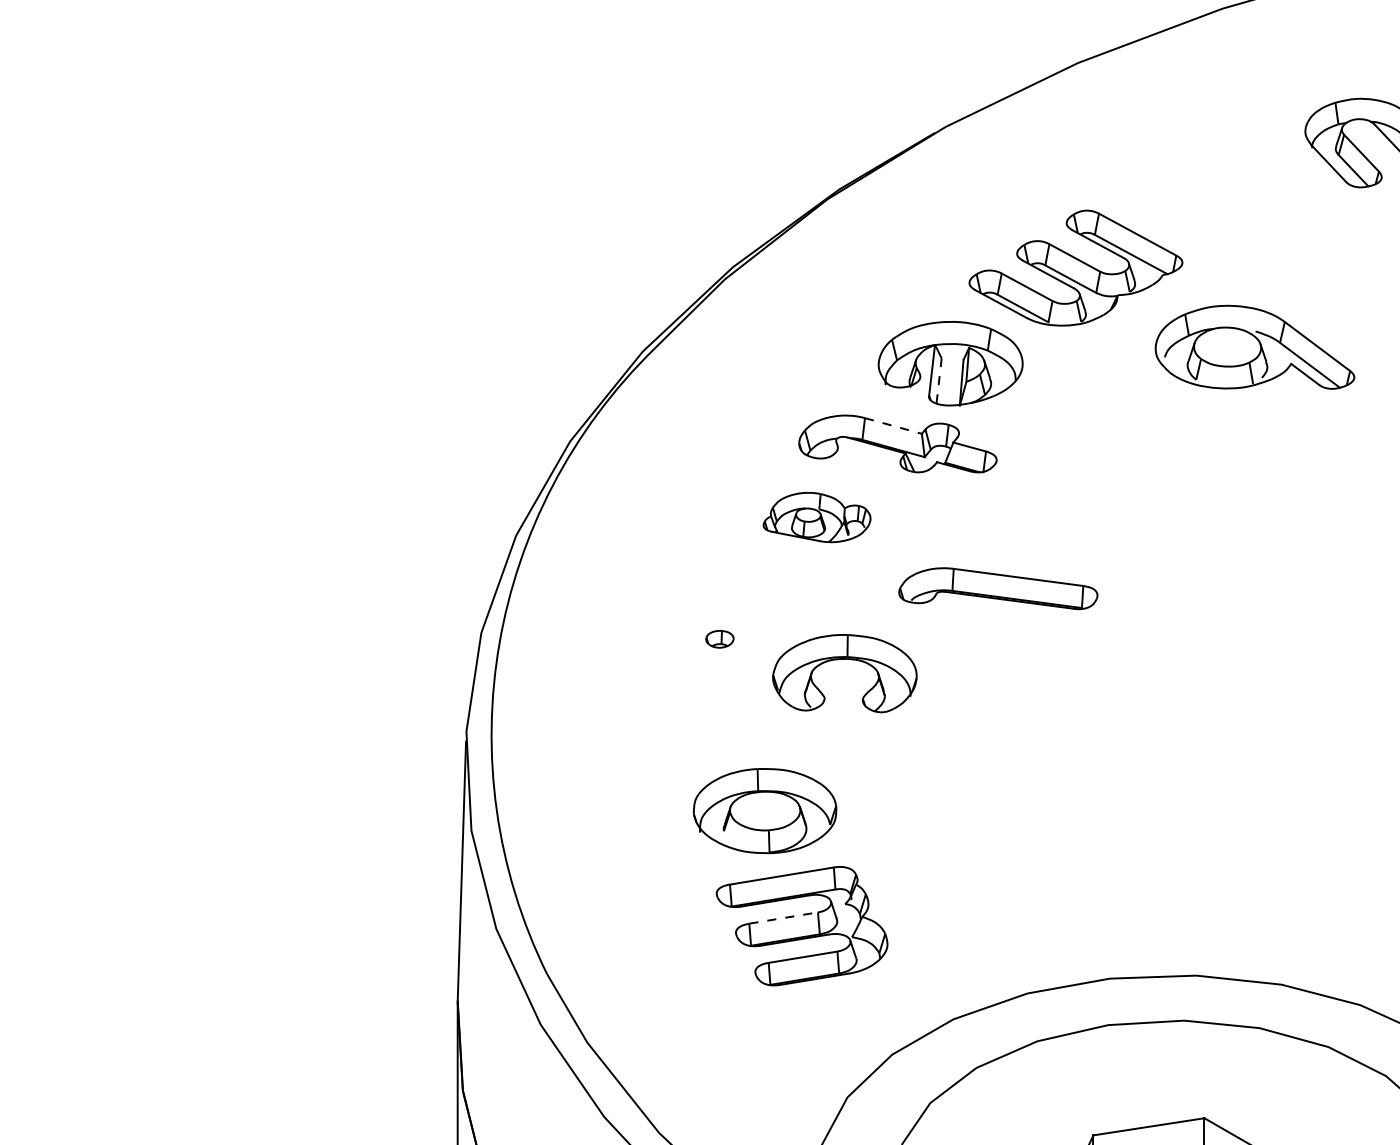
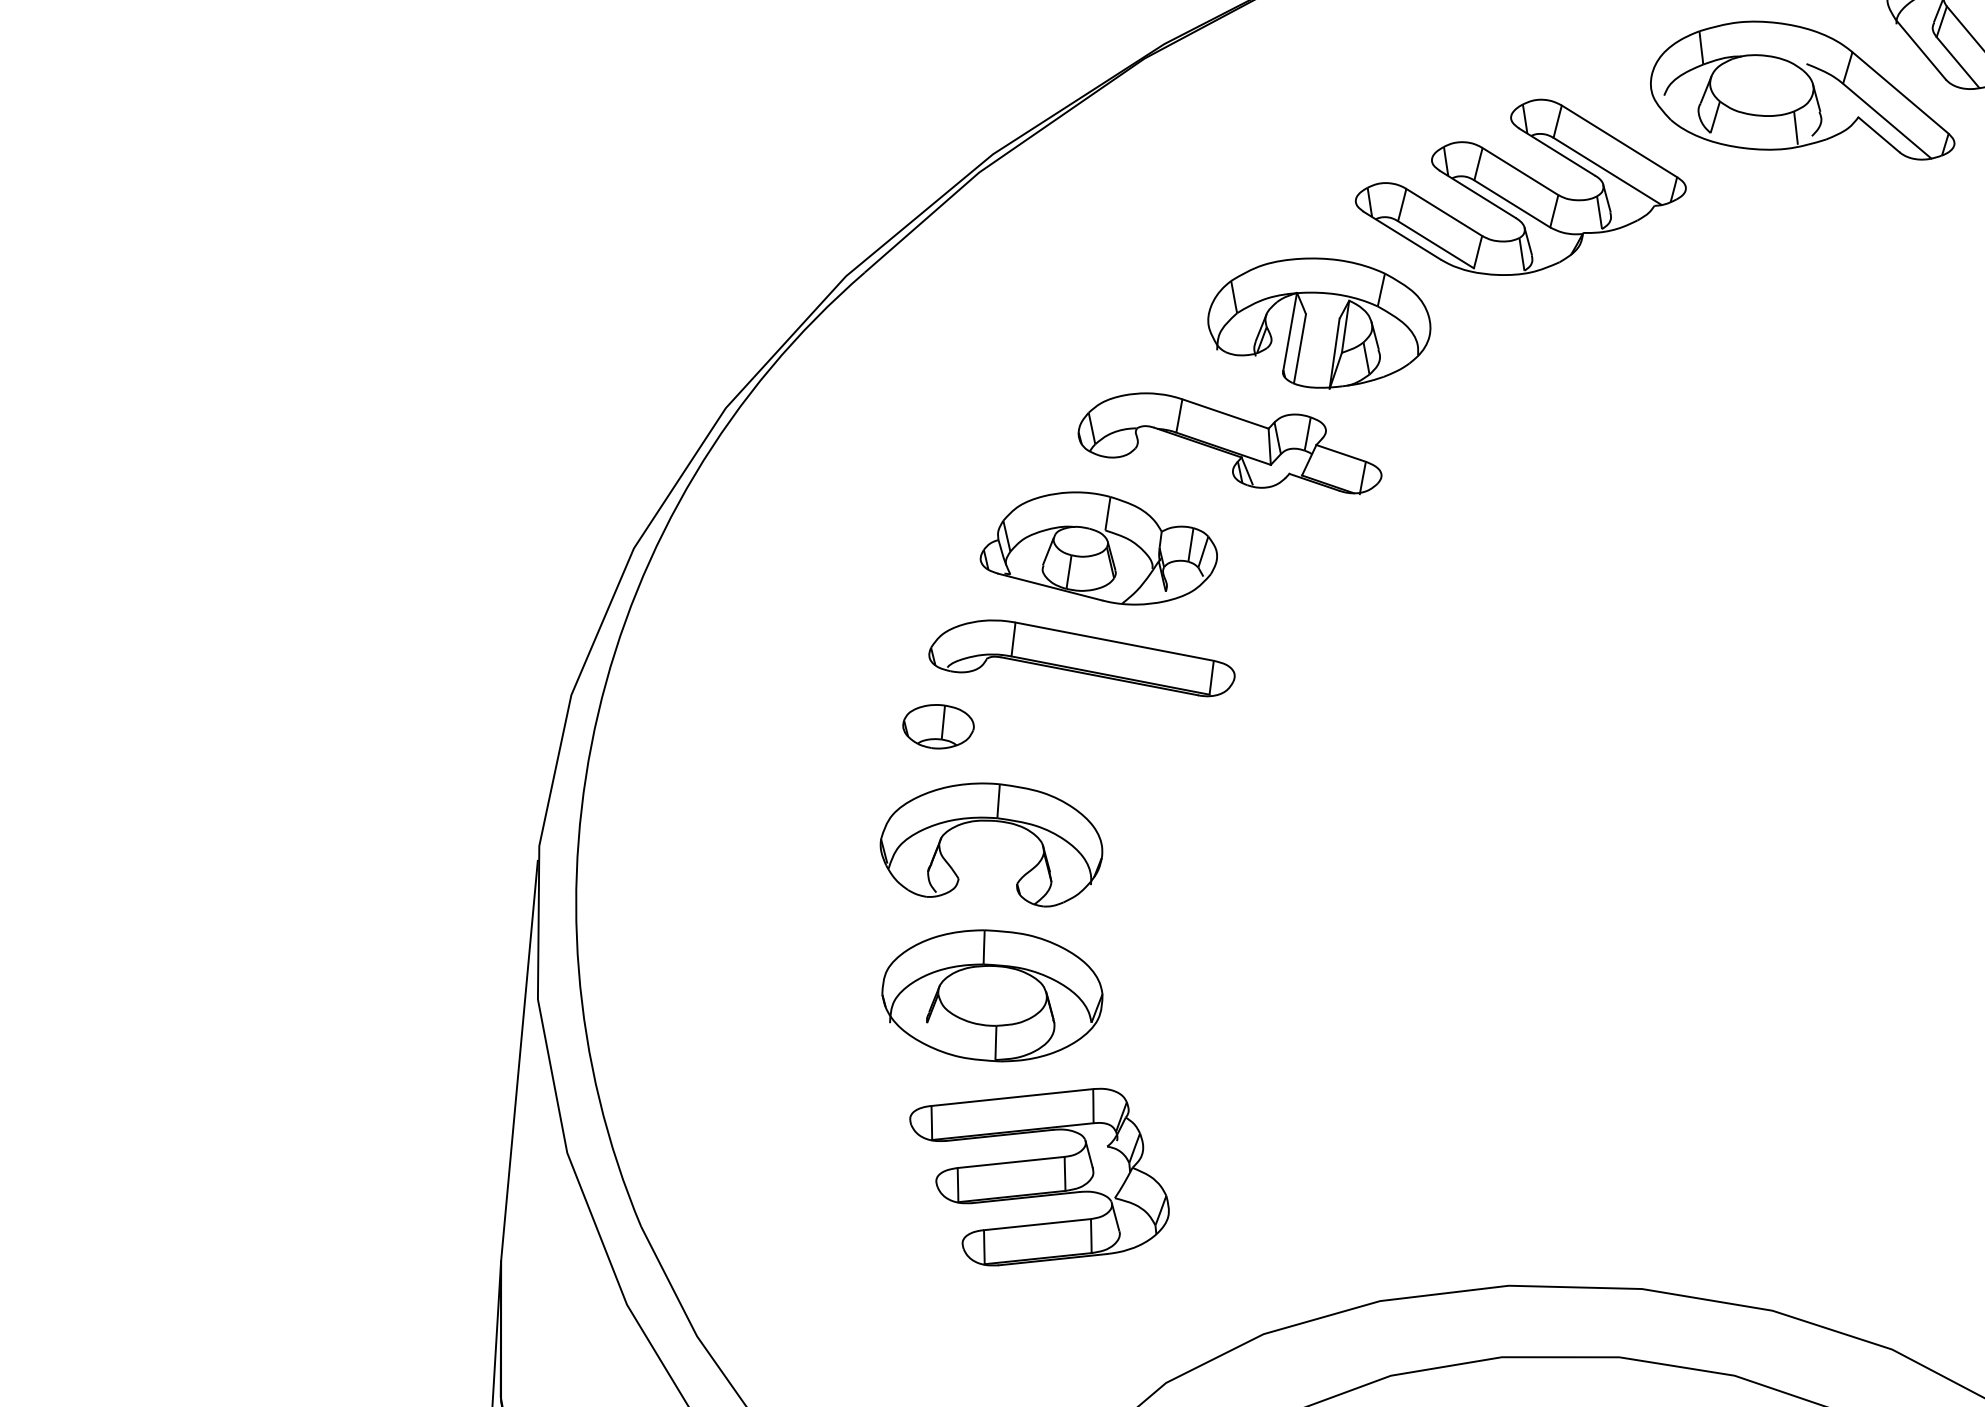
part: (1254, 346) -> (1803, 87), moved
line: (939, 380) -> (1300, 348), dashed -> solid
line: (893, 426) -> (1225, 414), dashed -> solid
part: (816, 517) -> (1098, 548), size x1.43
part: (998, 588) -> (1082, 656), moved
part: (719, 639) -> (937, 727), size x1.67
part: (844, 659) -> (992, 821), moved
line: (783, 918) -> (1010, 1163), dashed -> solid

